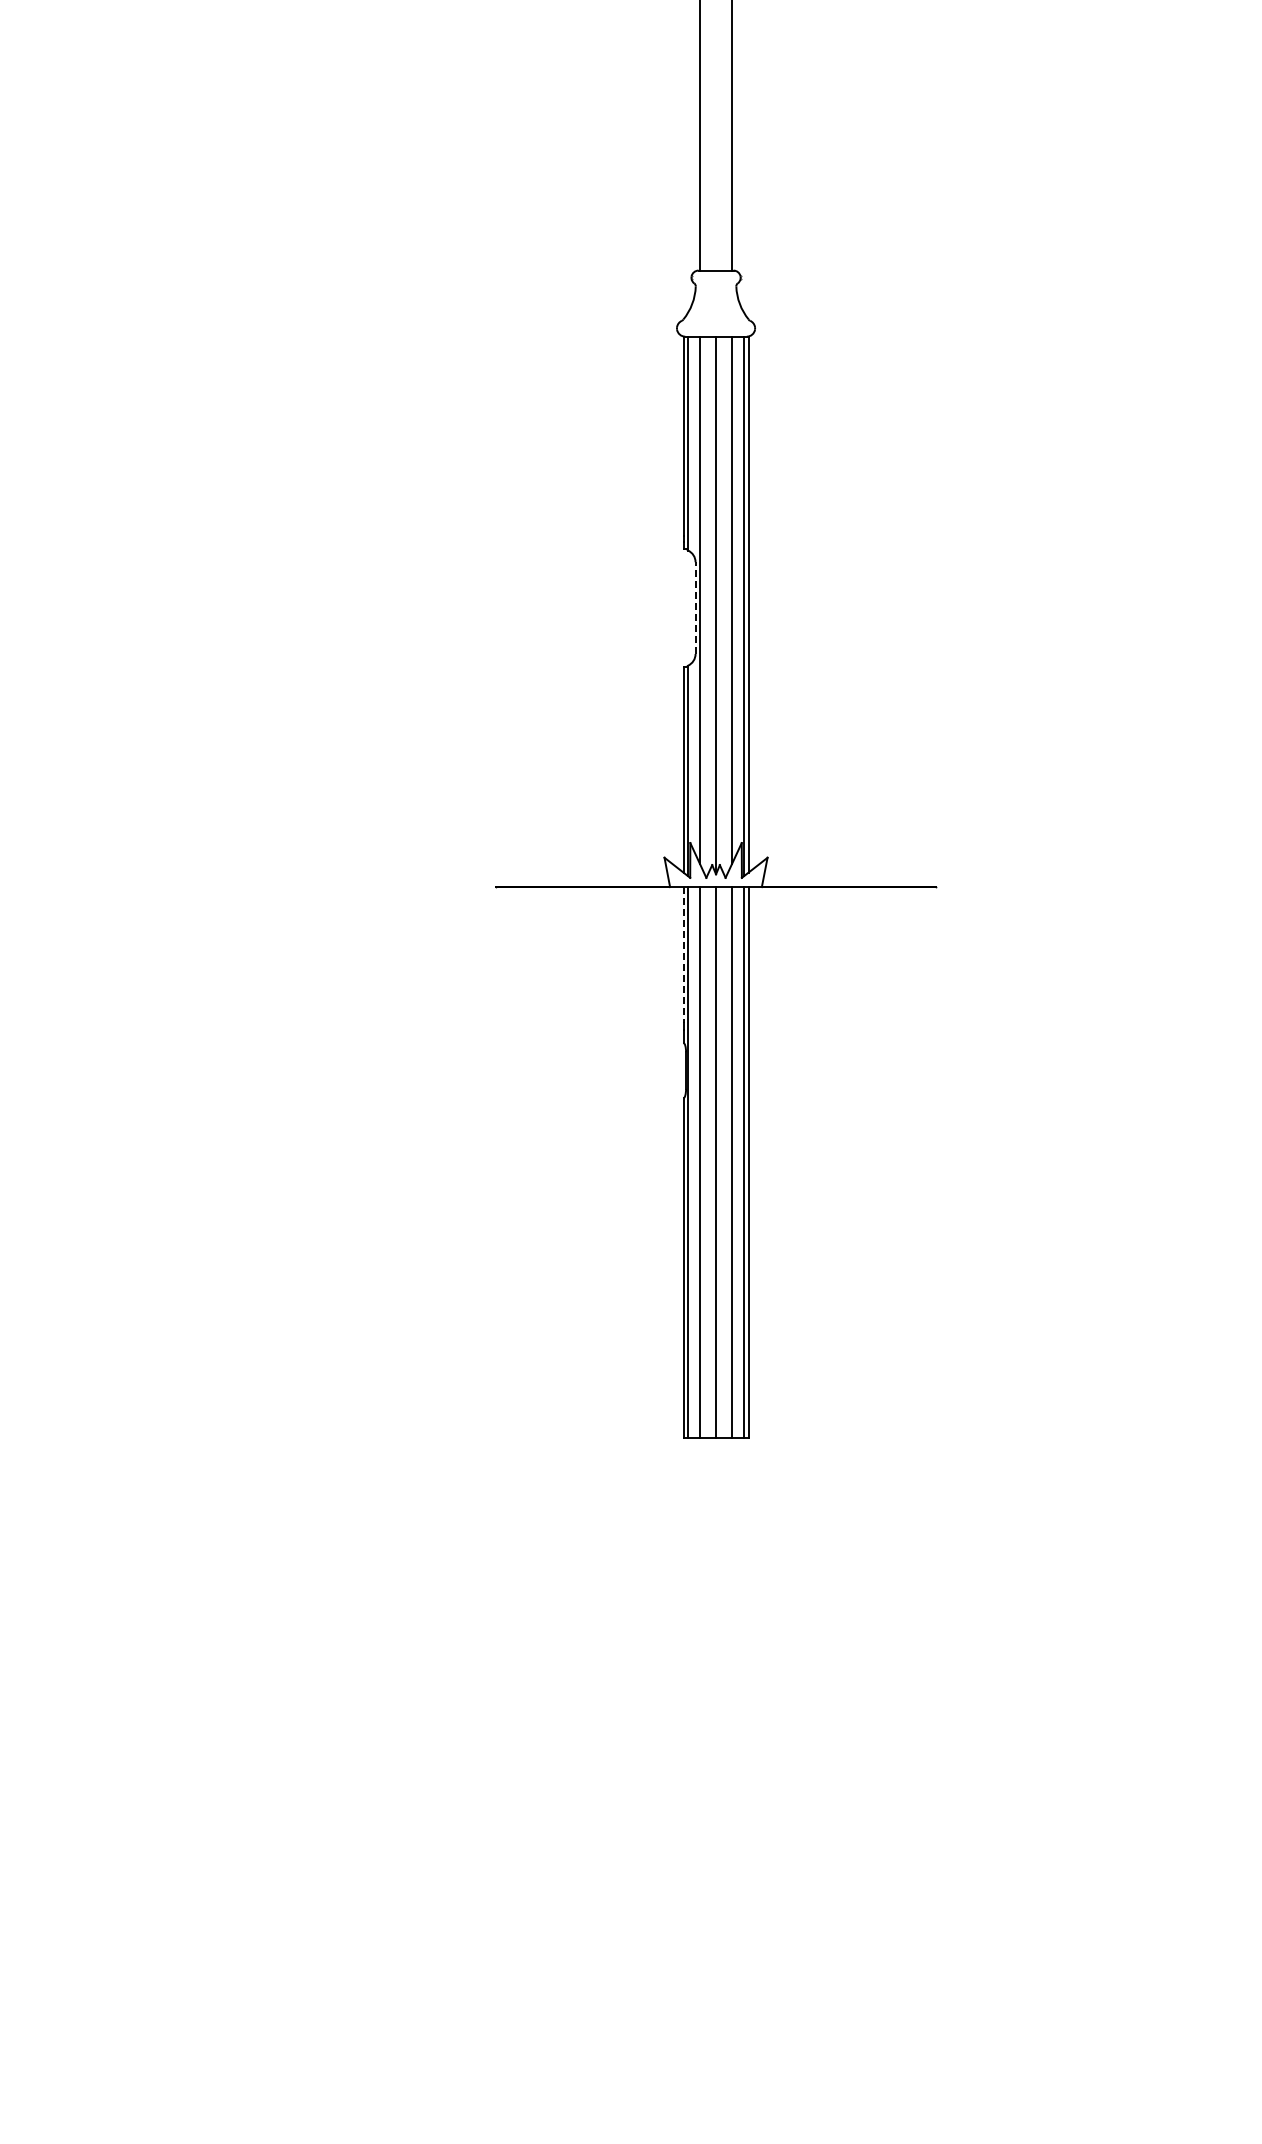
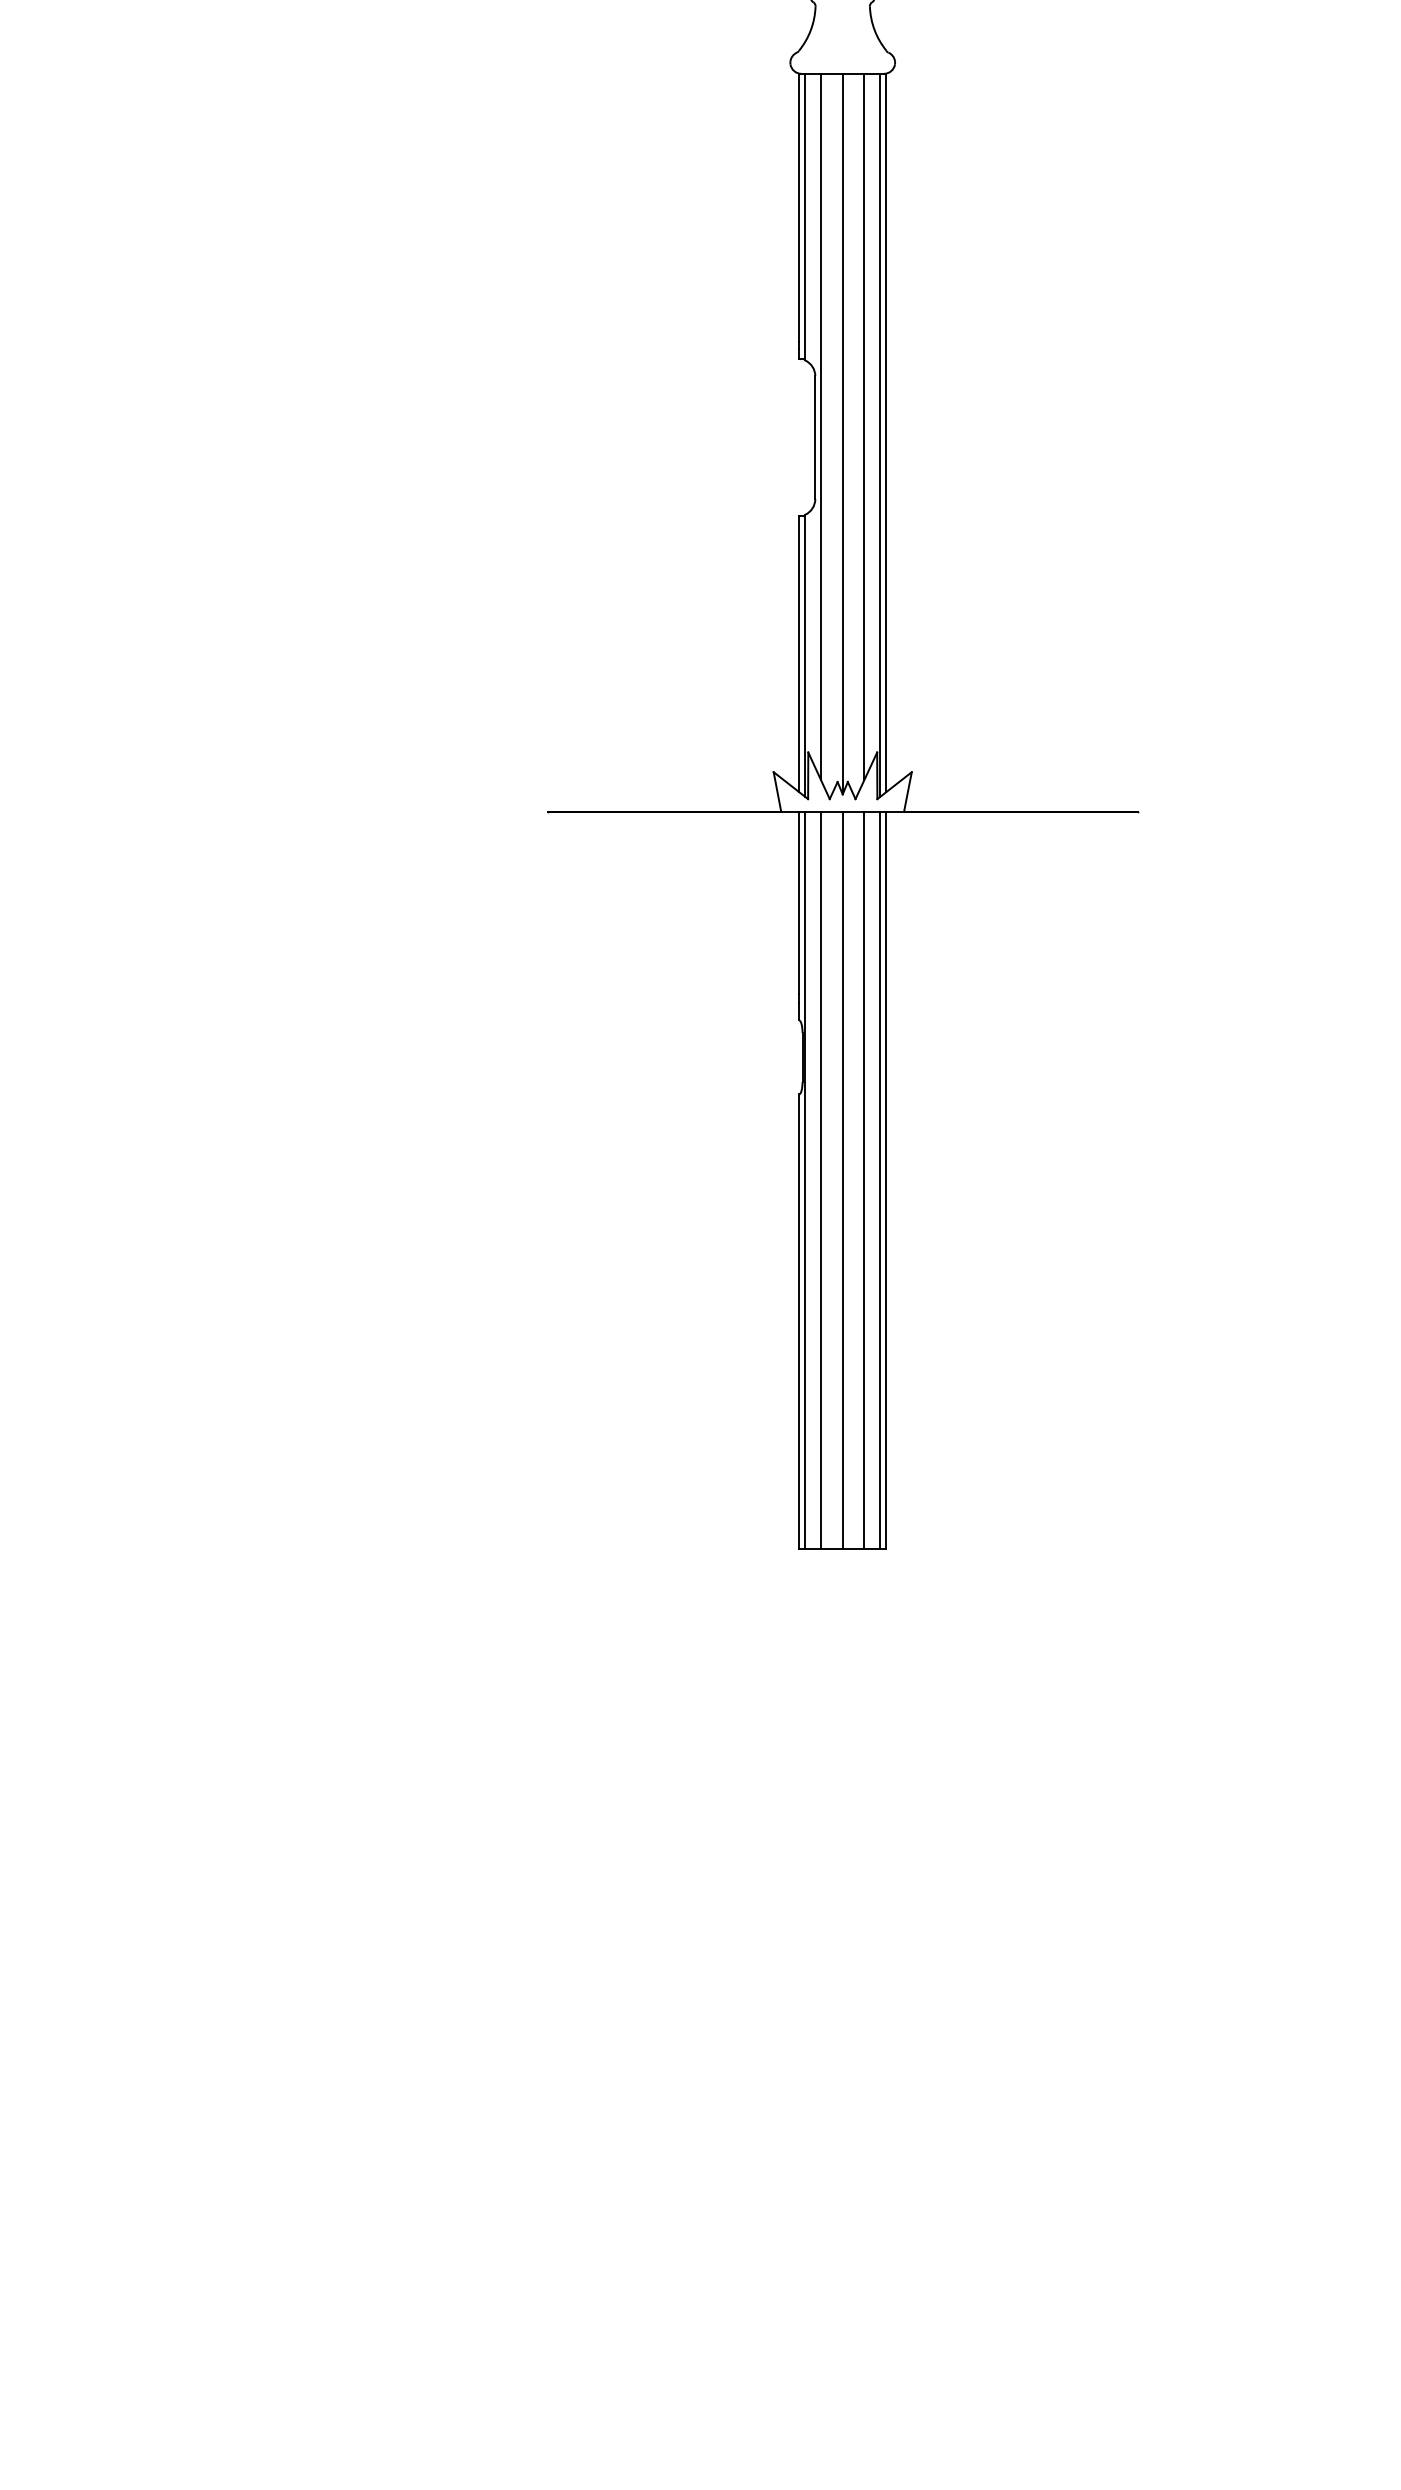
line: (695, 608) -> (815, 438), dashed -> solid
line: (683, 955) -> (799, 903), dashed -> solid

